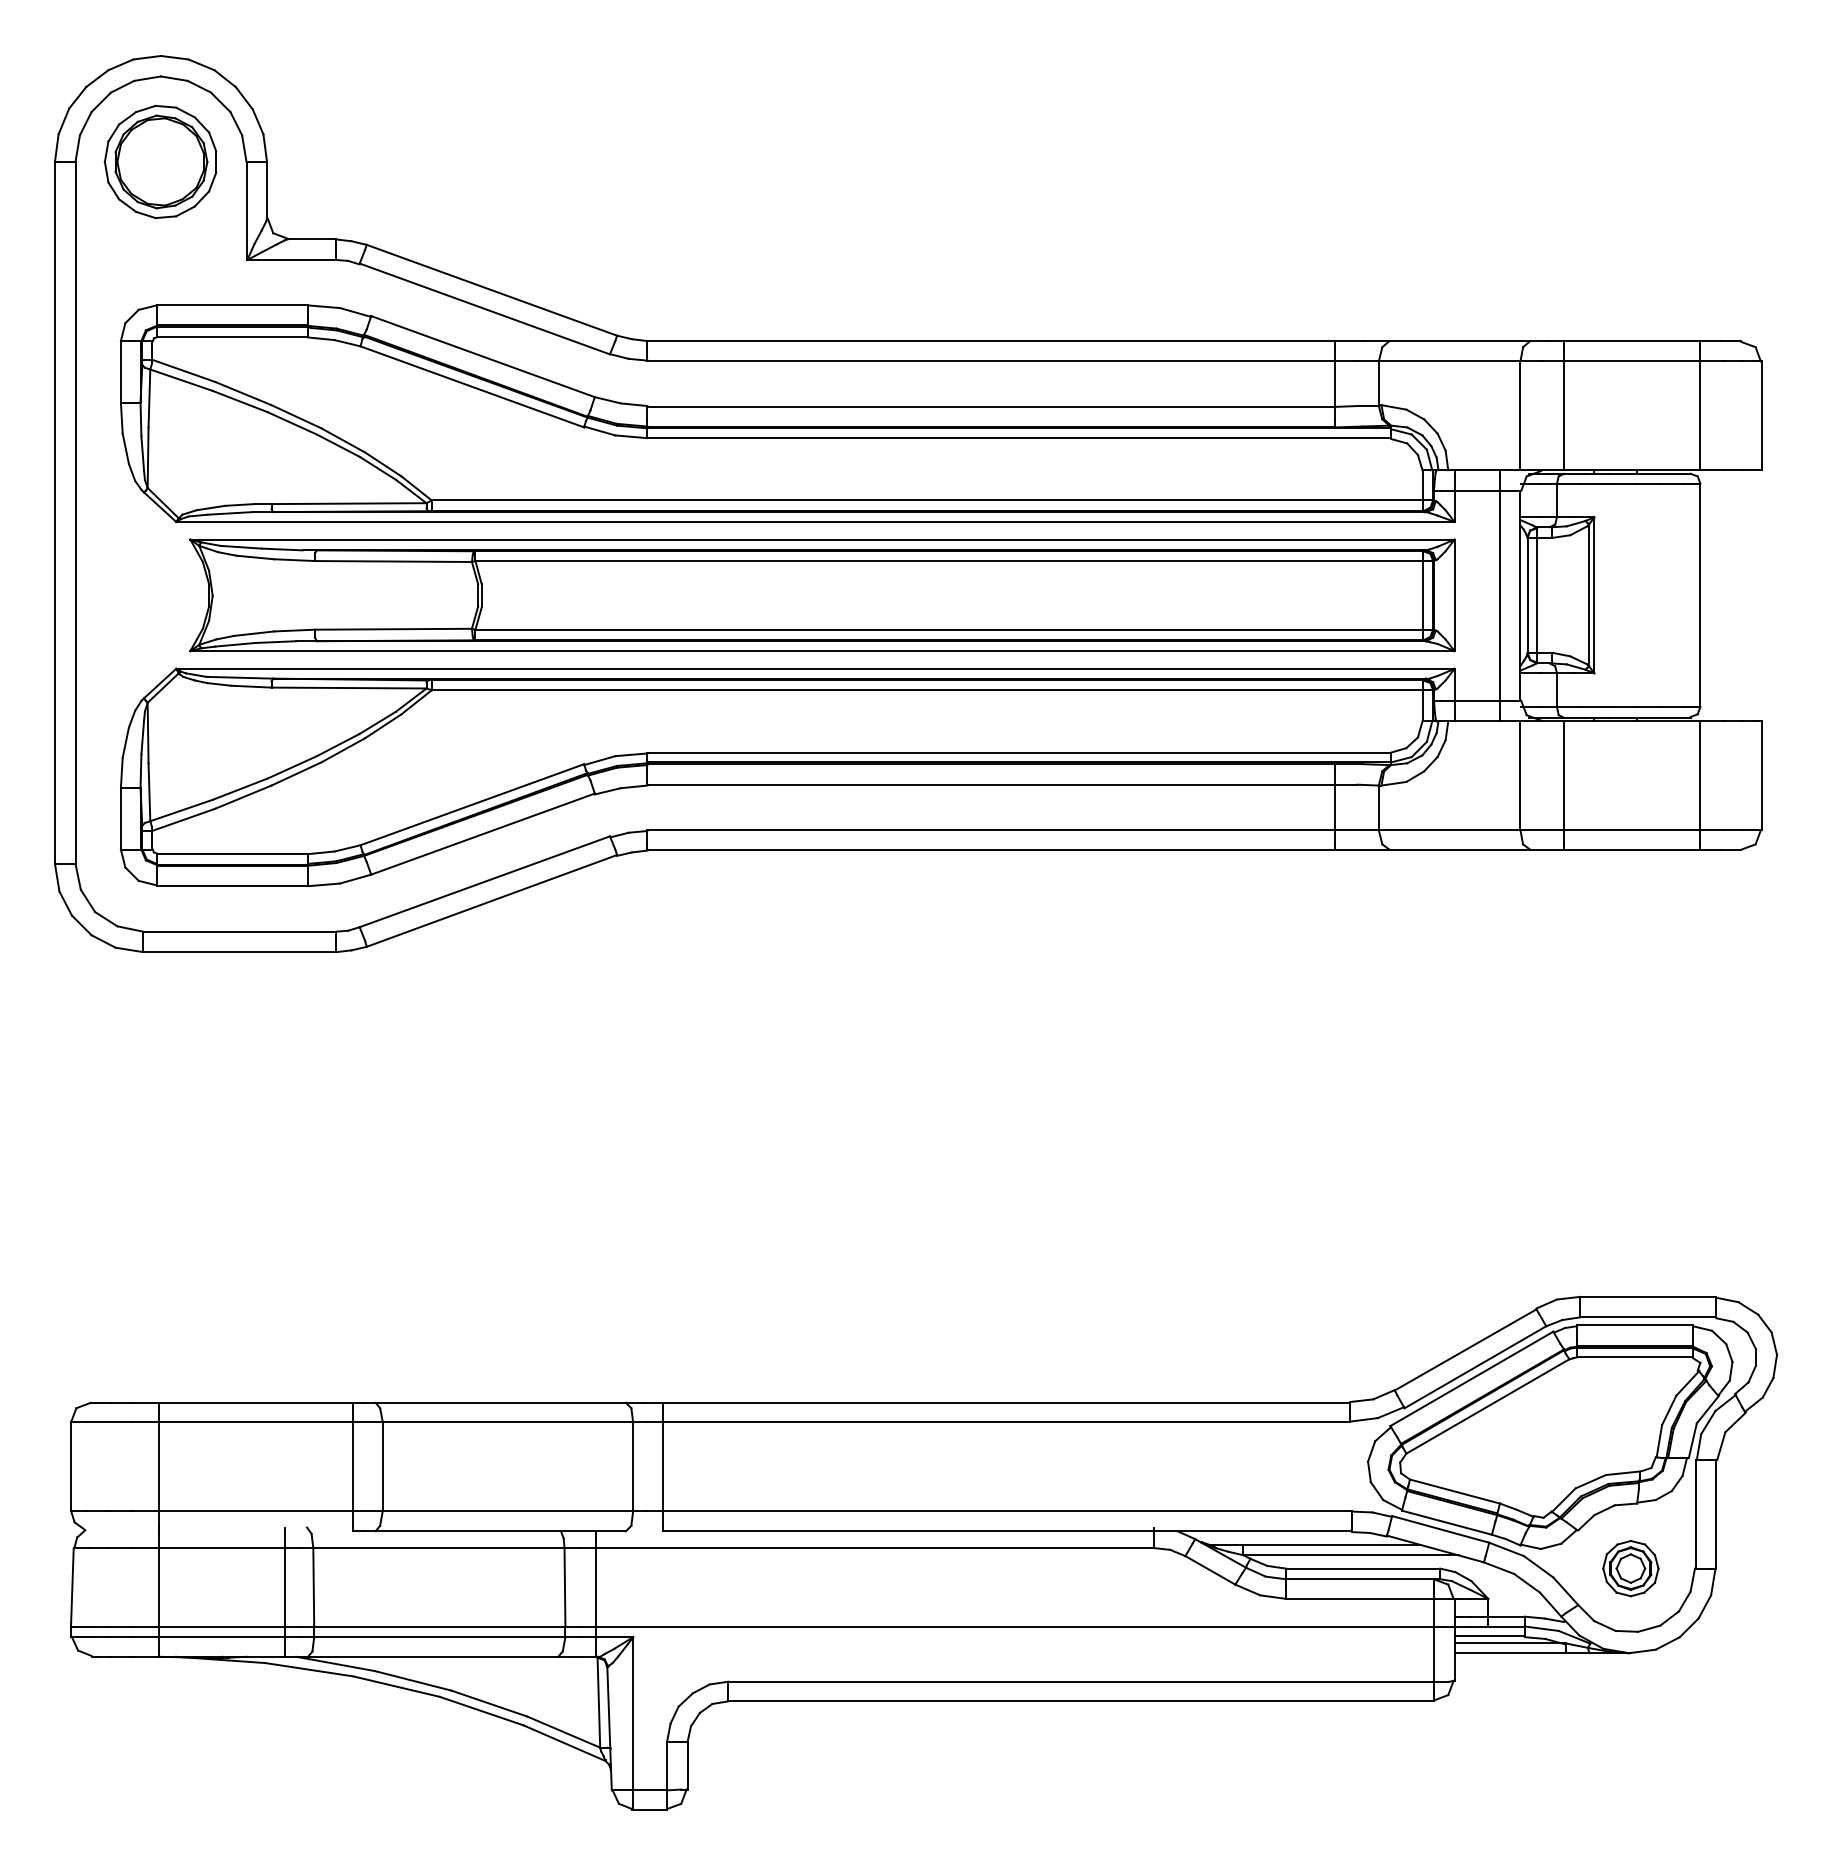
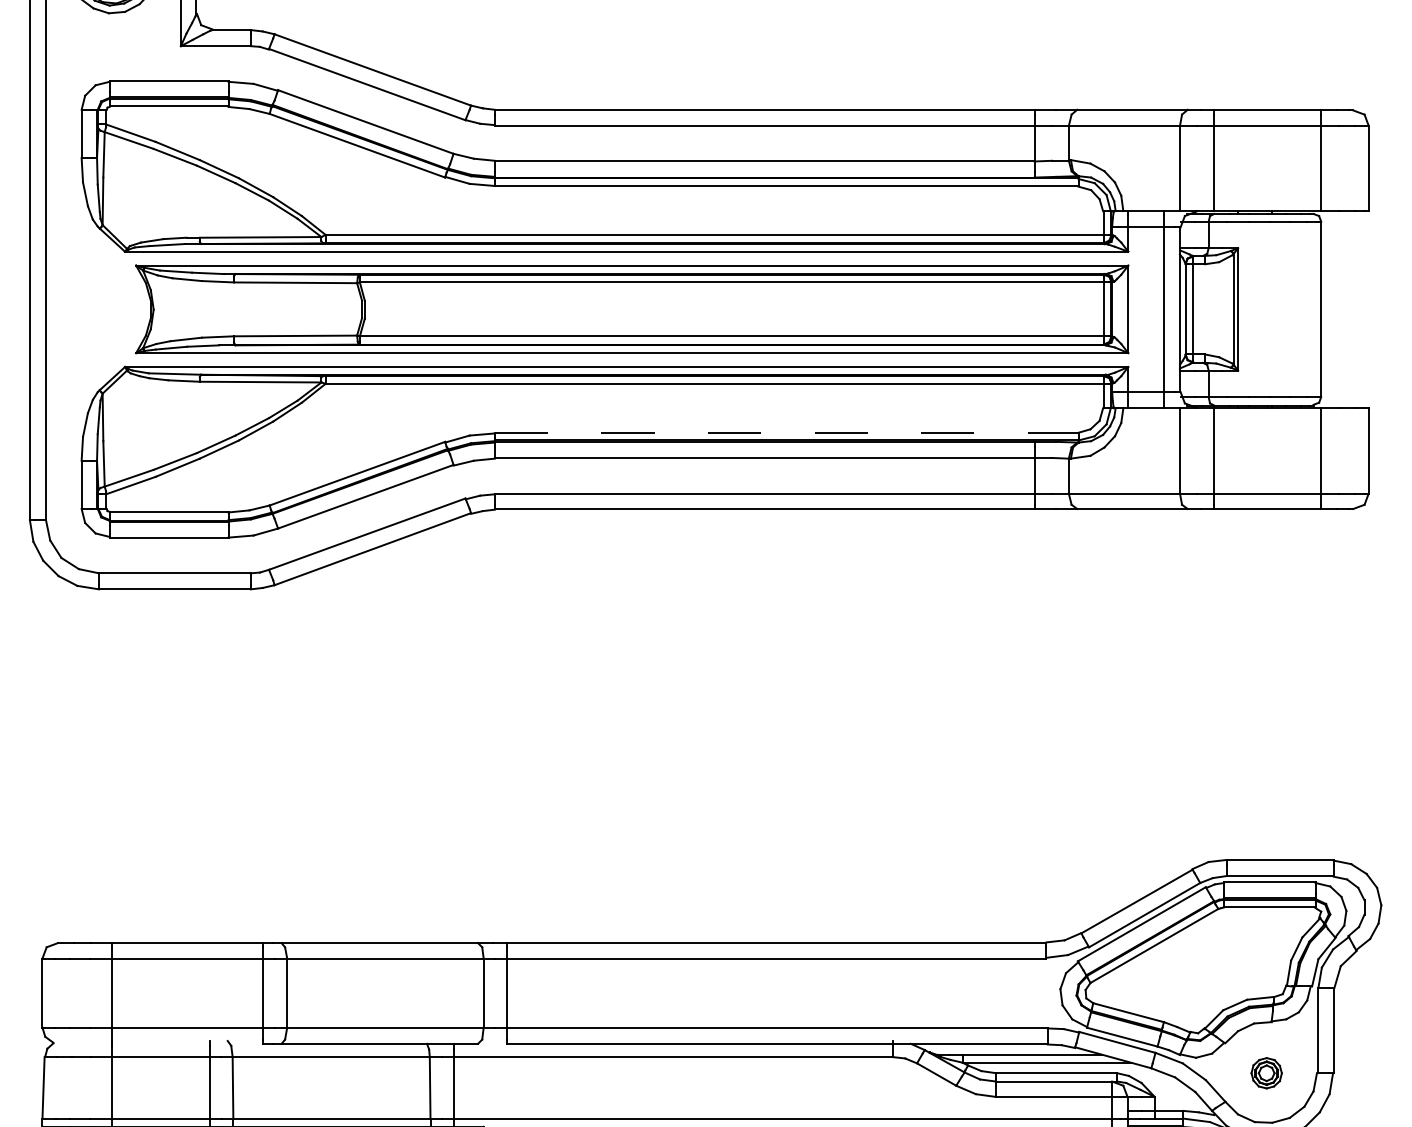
line: (1019, 752) -> (786, 432), solid -> dashed
part: (1630, 1568) -> (1266, 1073), size x0.7

